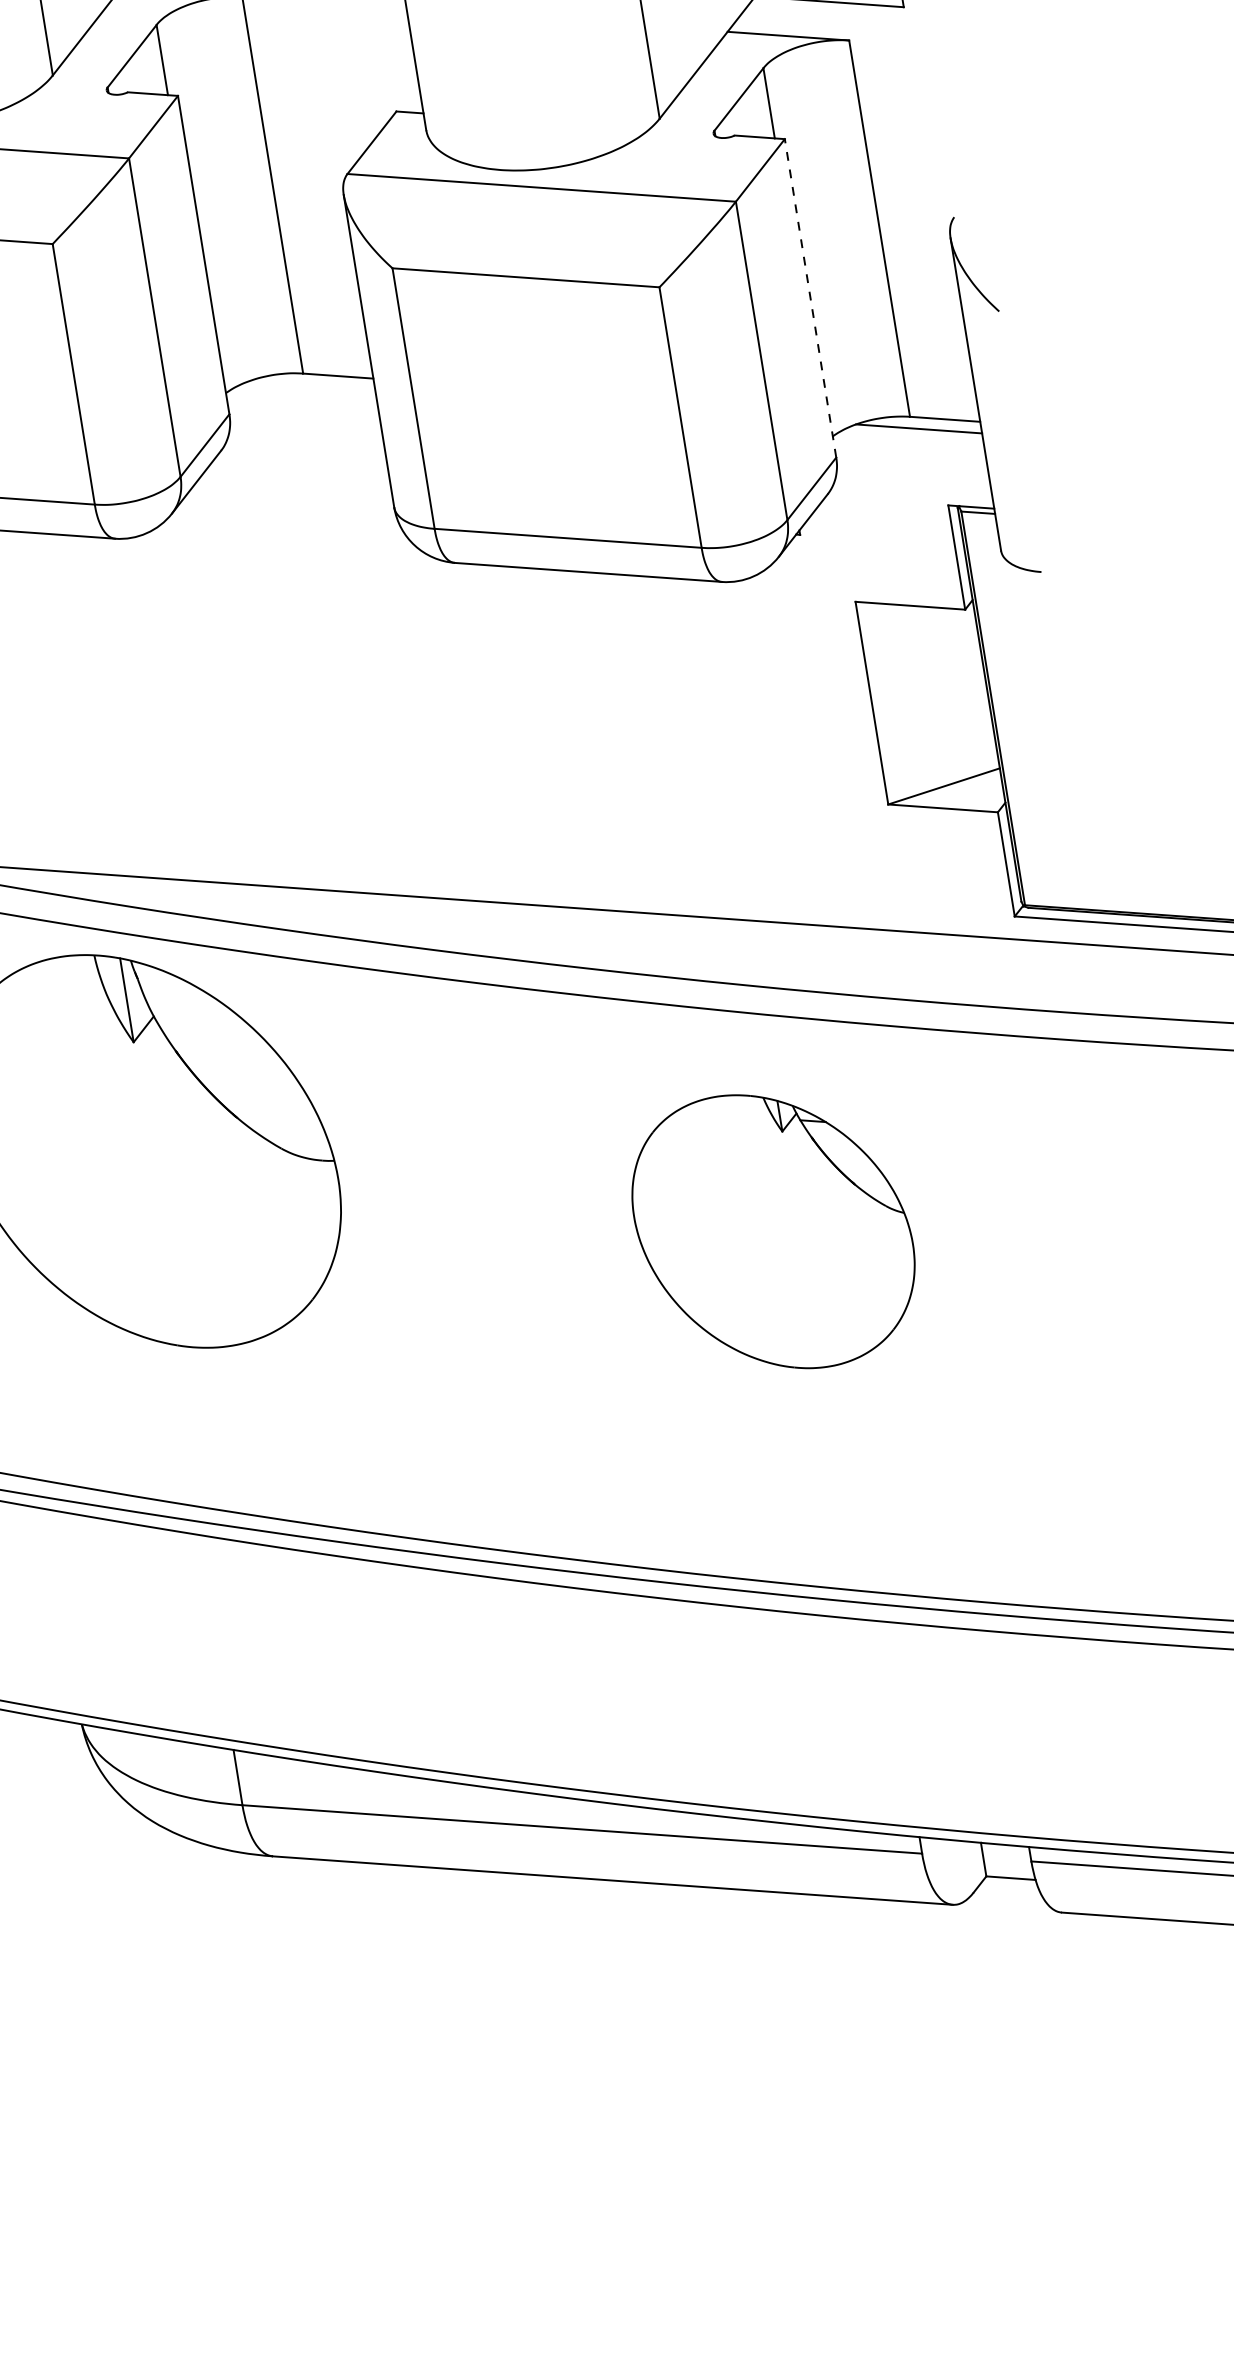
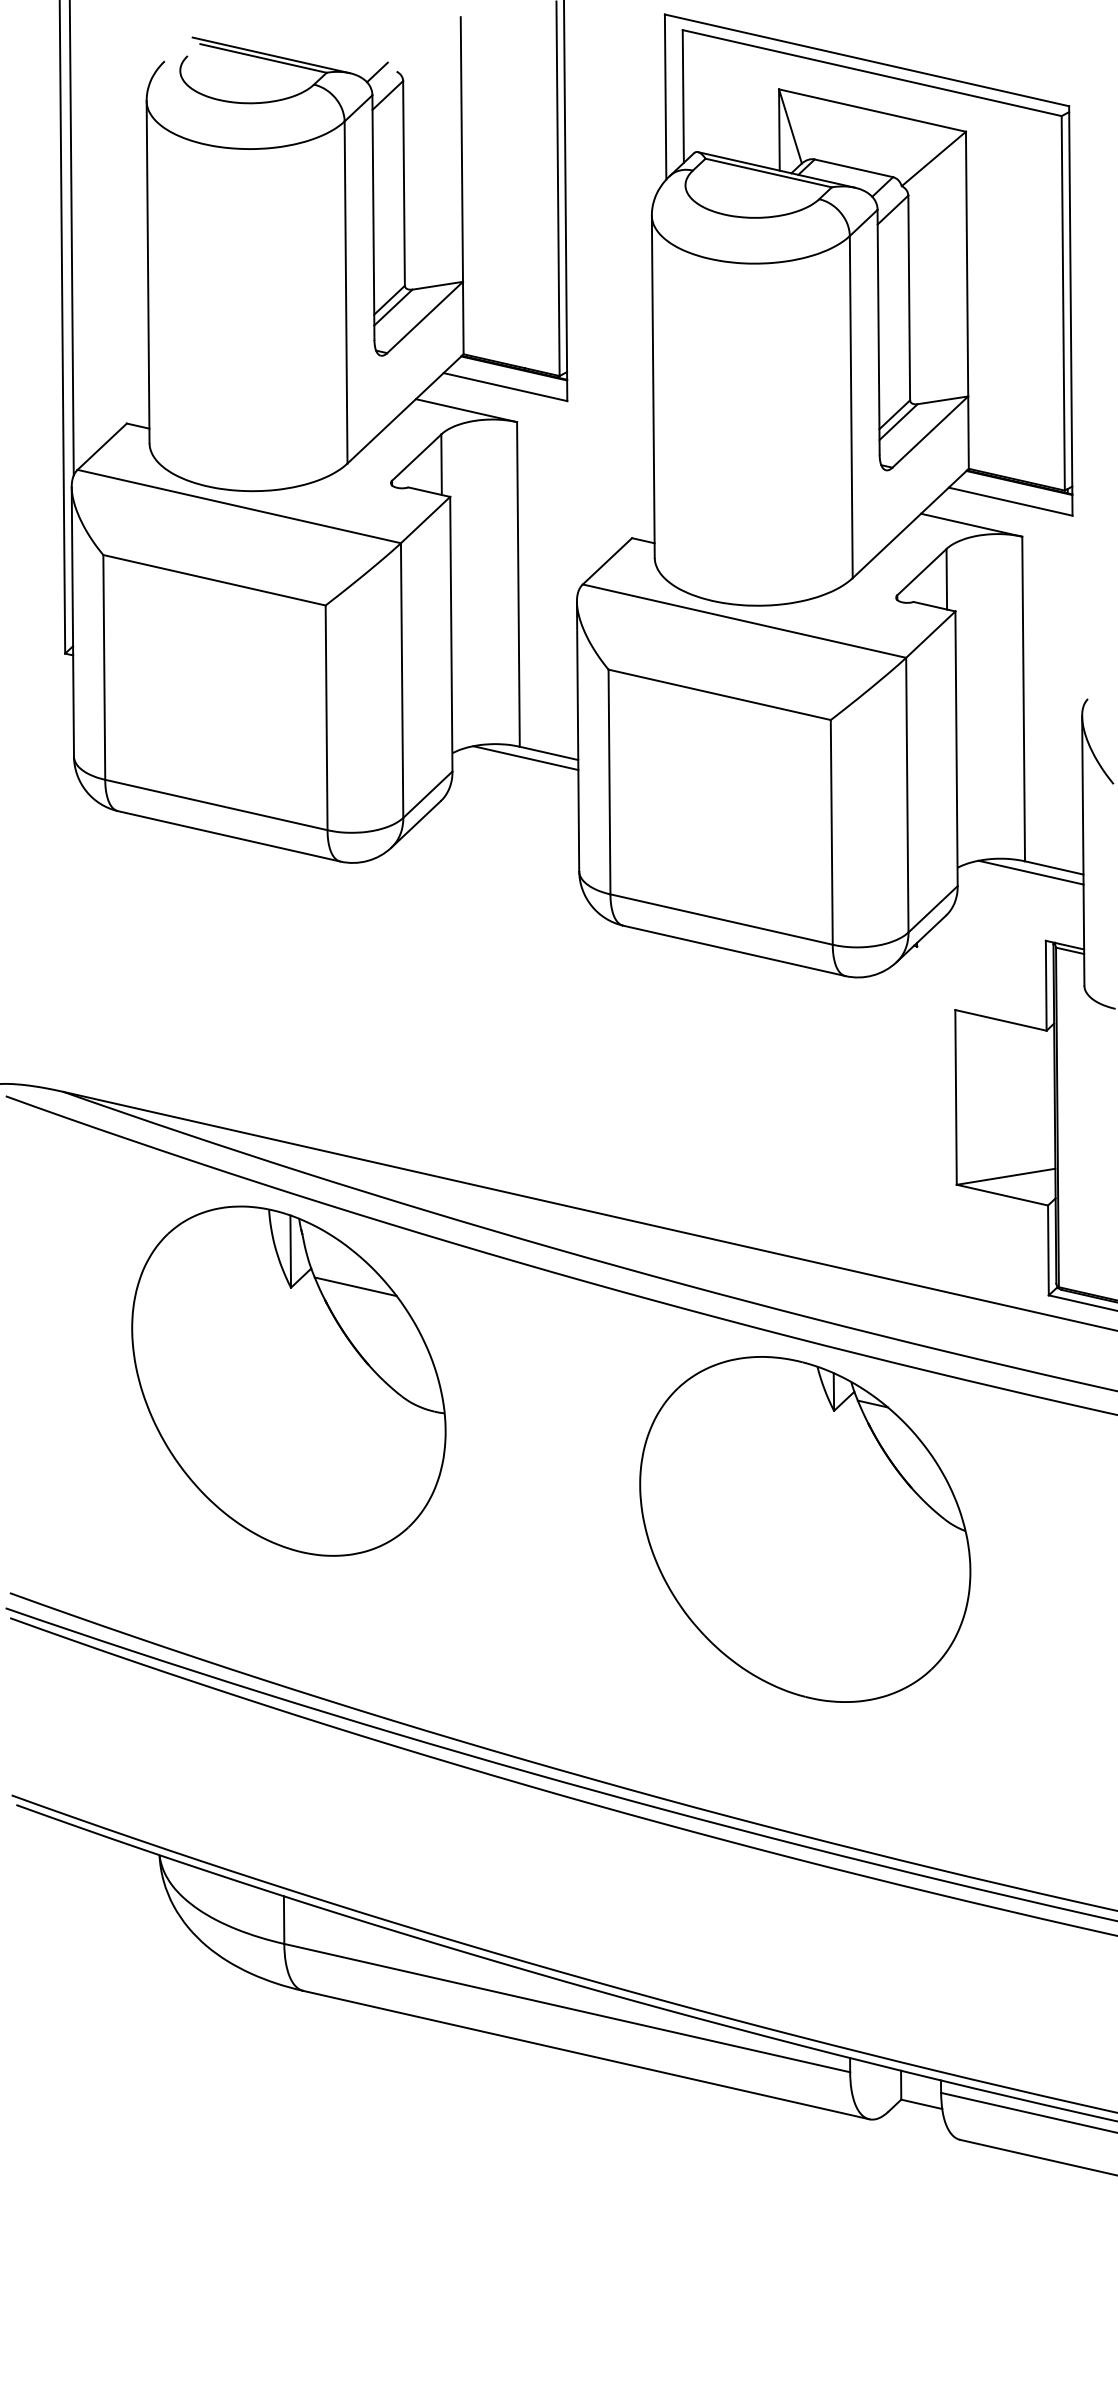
line: (810, 298) -> (956, 748), dashed -> solid
line: (311, 386) -> (525, 758), added
line: (208, 1029) -> (355, 1286), added
part: (773, 1231) -> (805, 1529), size x1.43

